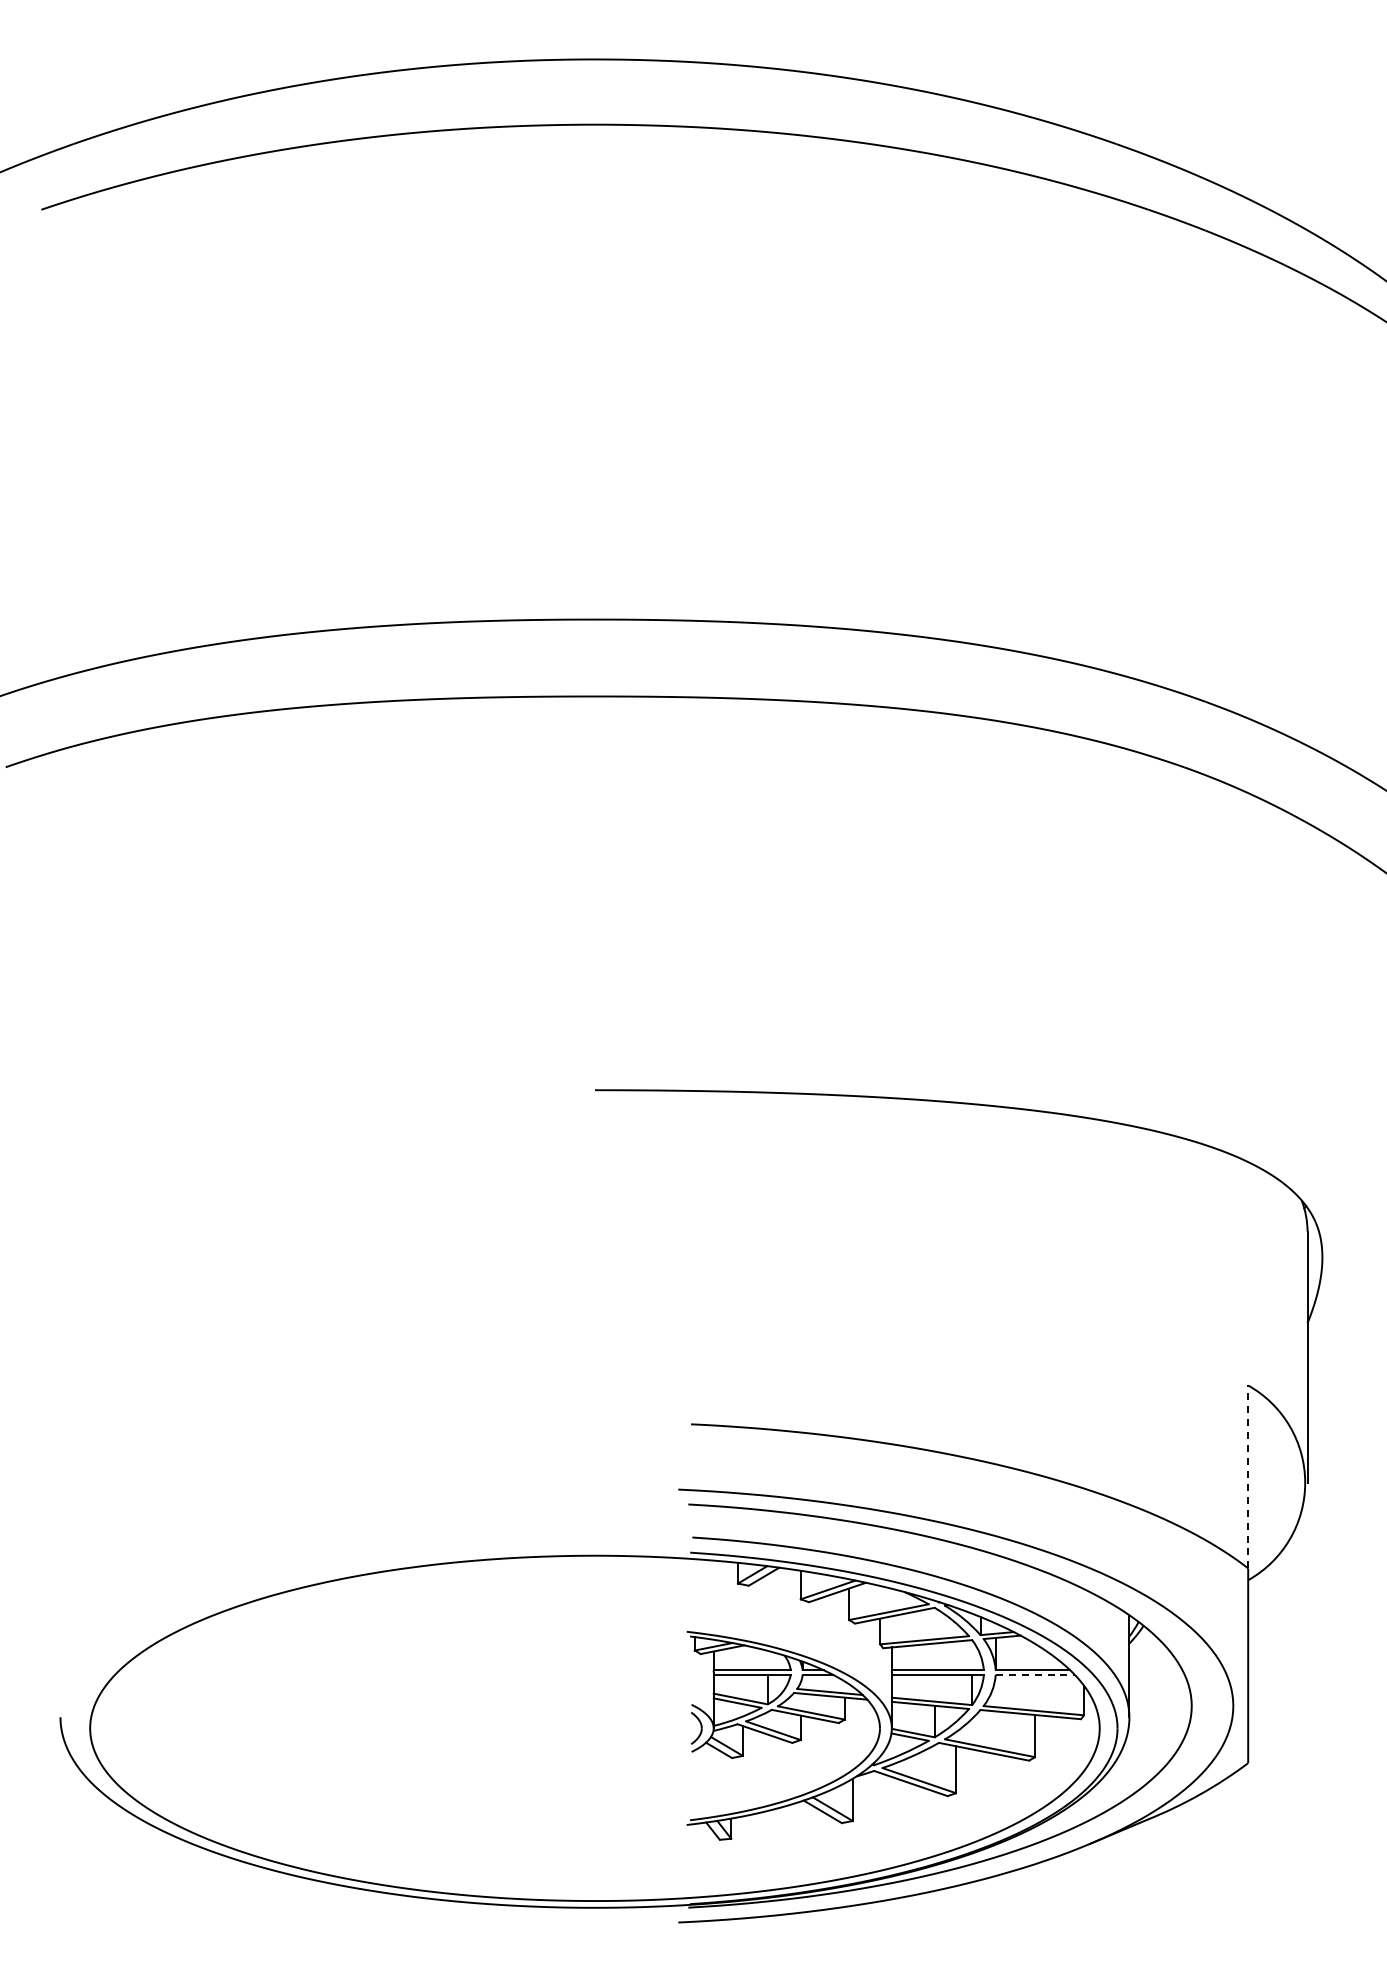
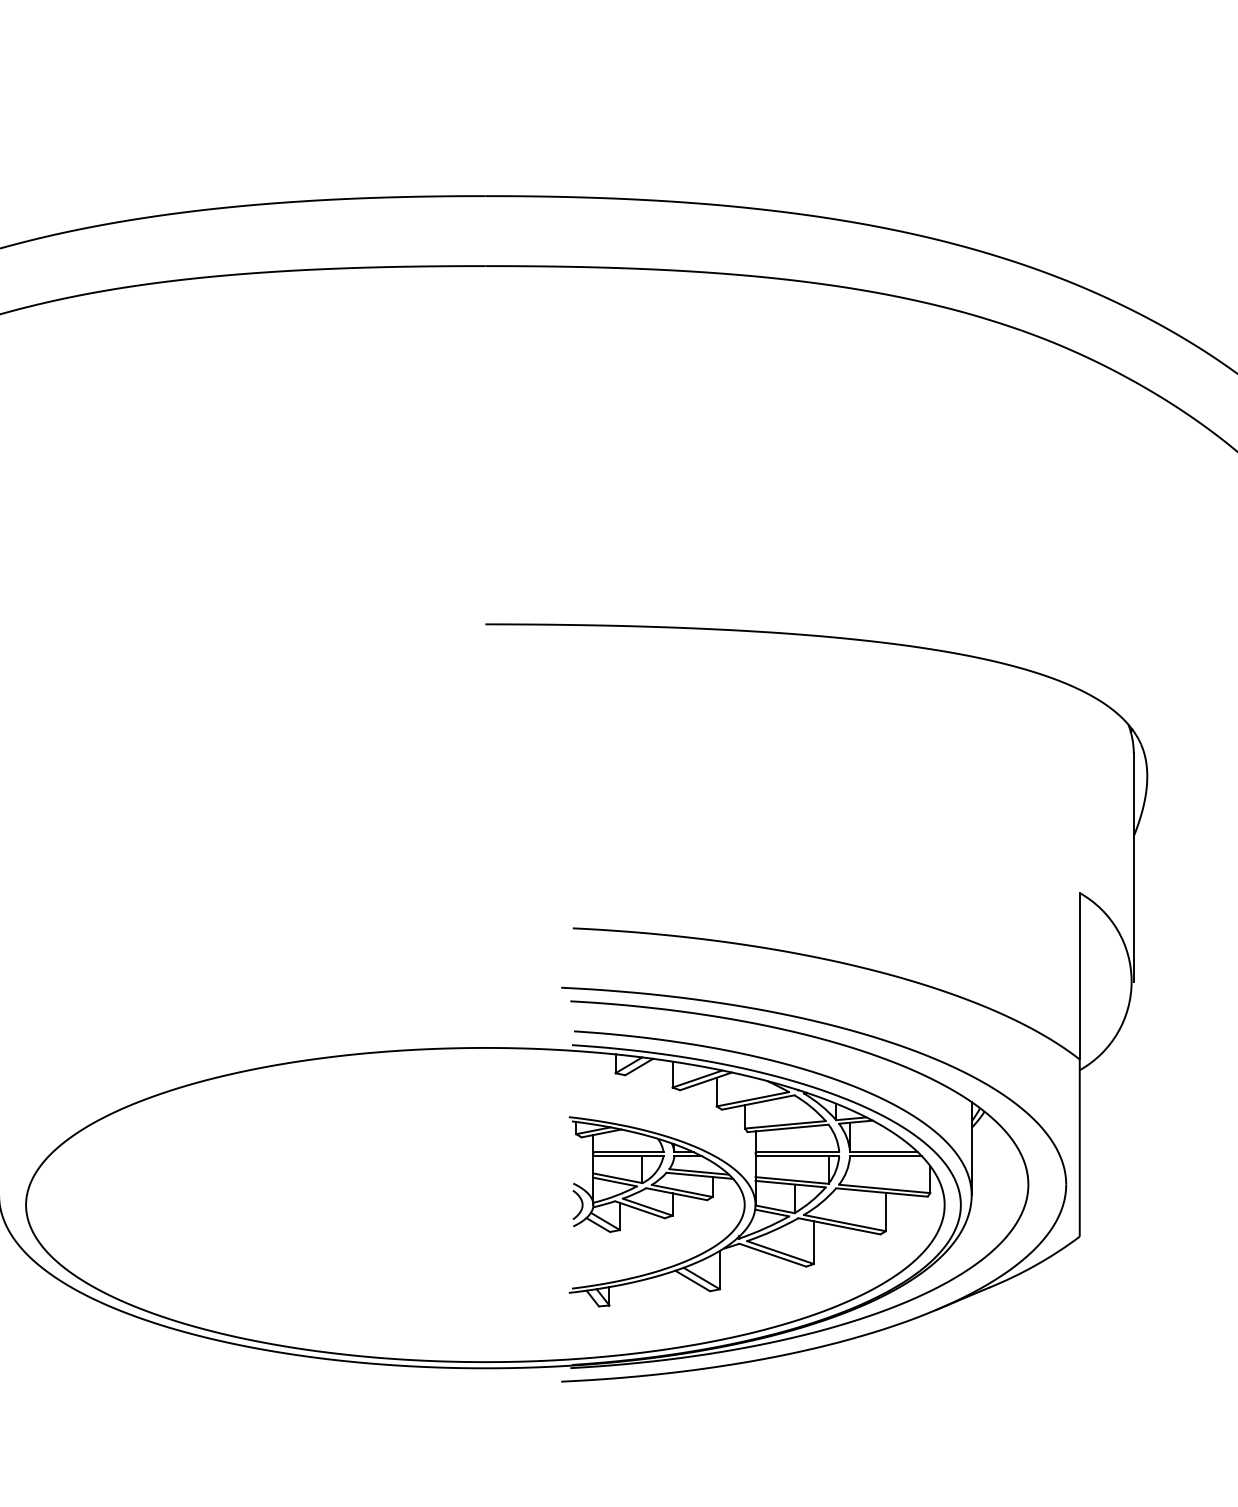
line: (1248, 1476) -> (1080, 975), dashed -> solid
line: (1035, 1674) -> (886, 1156), dashed -> solid

